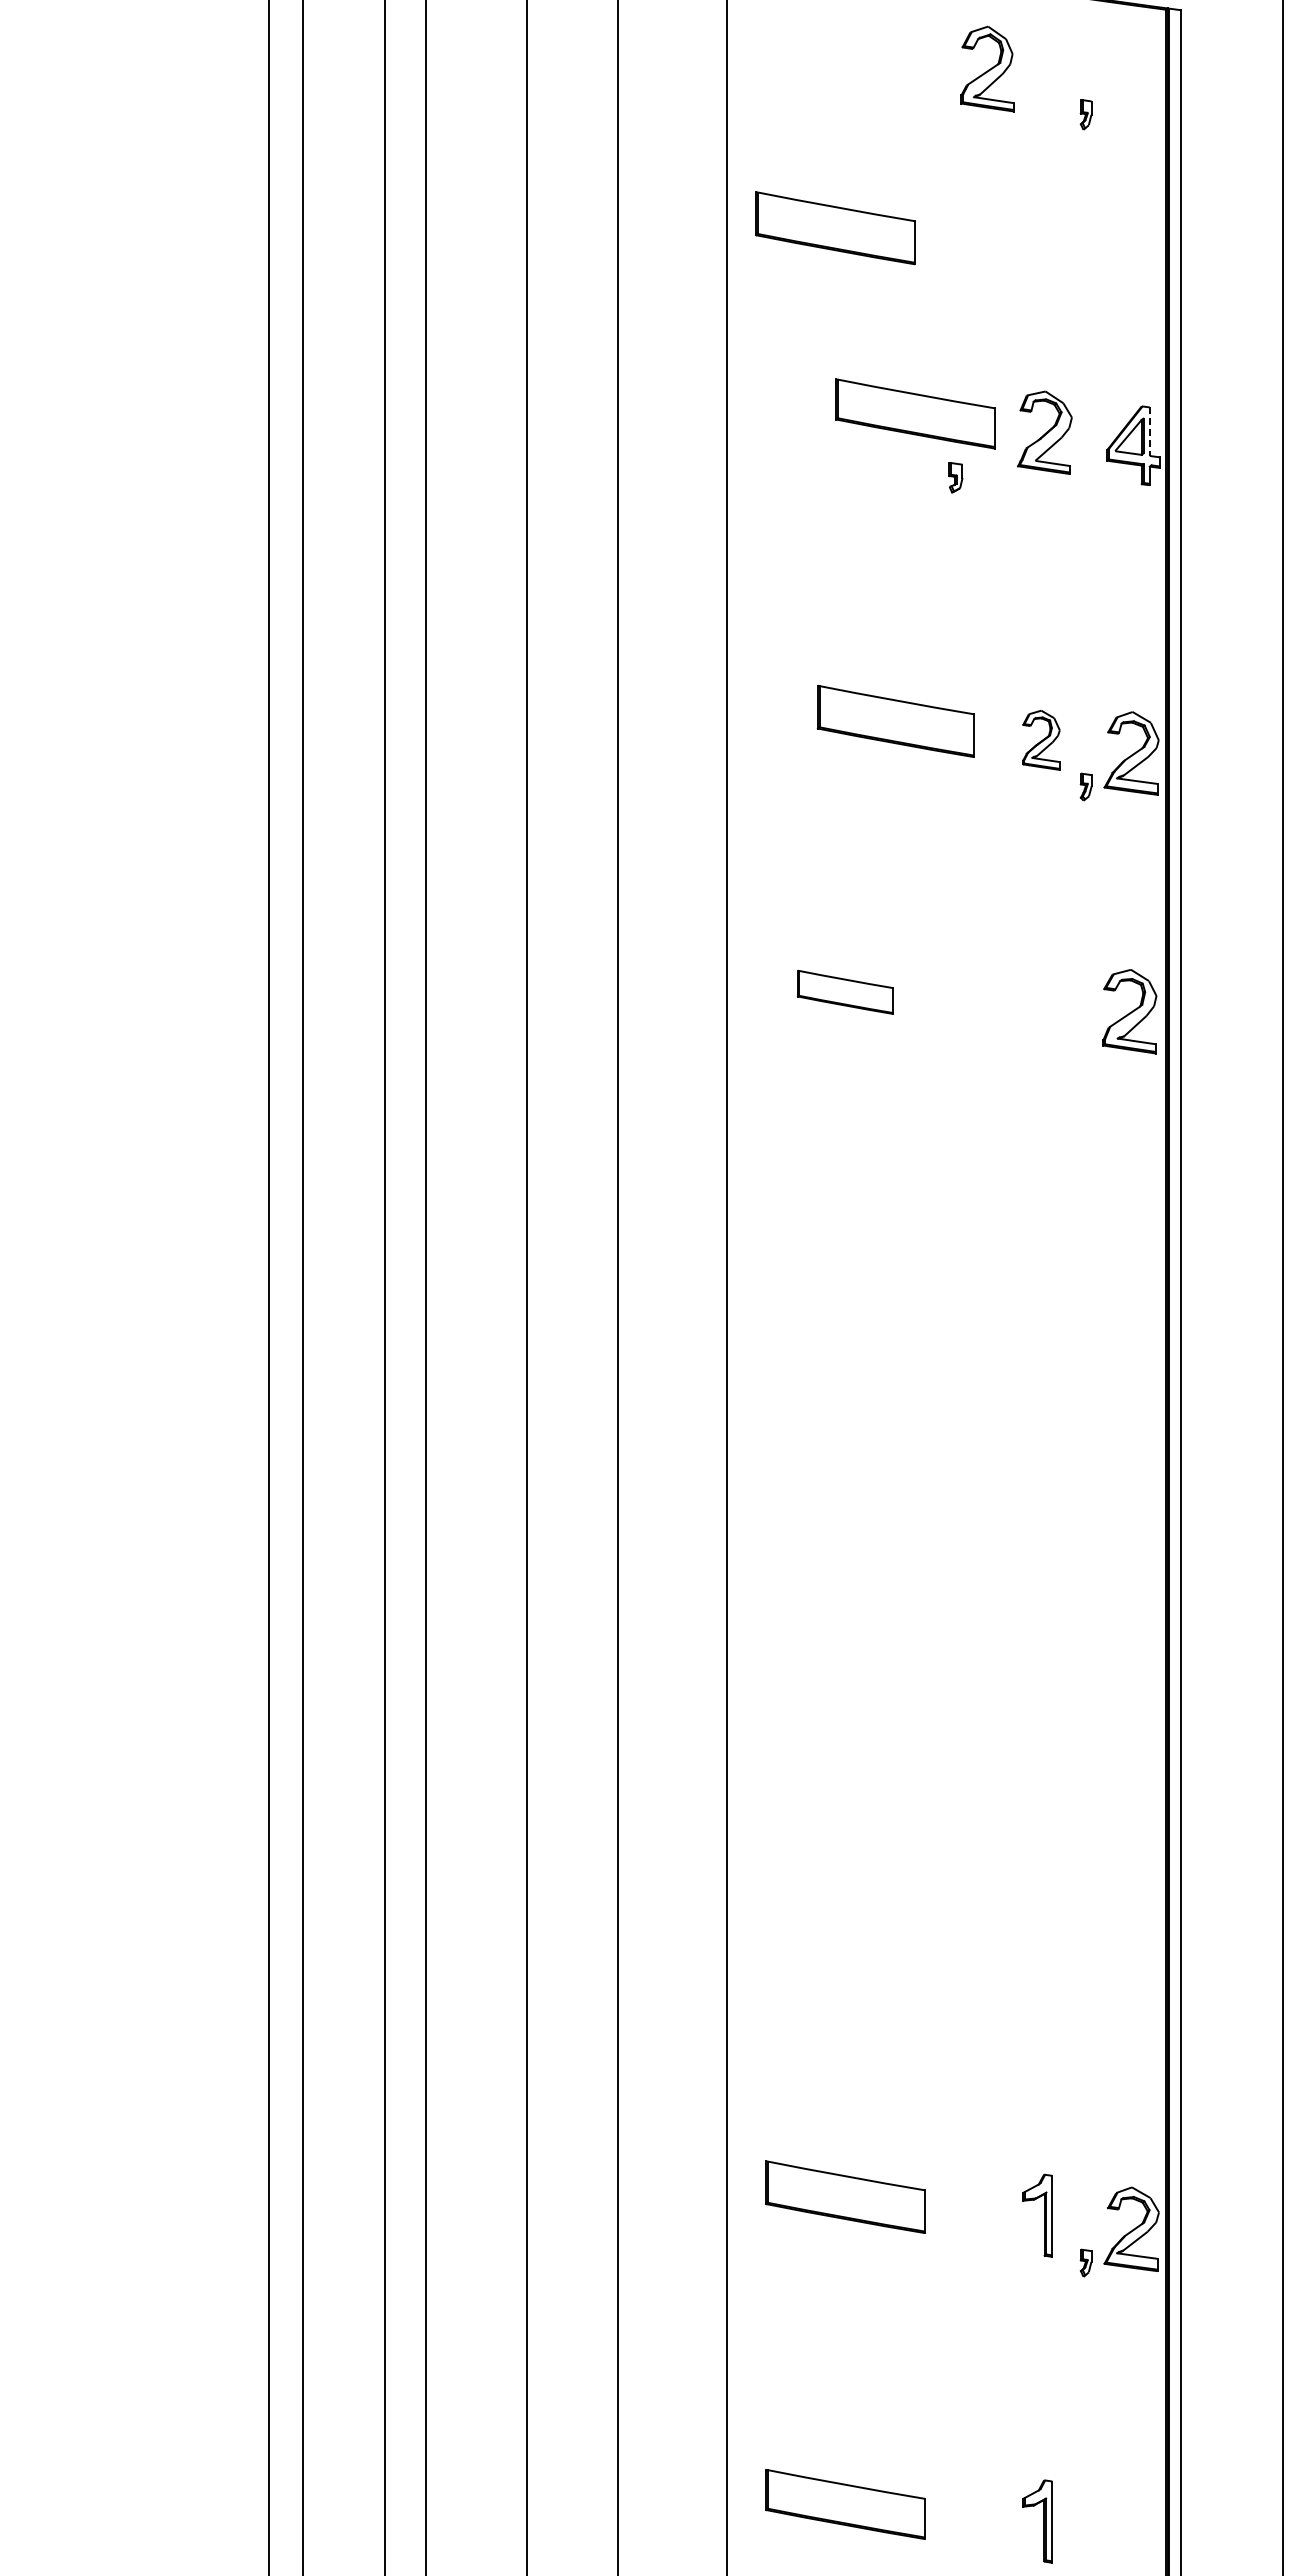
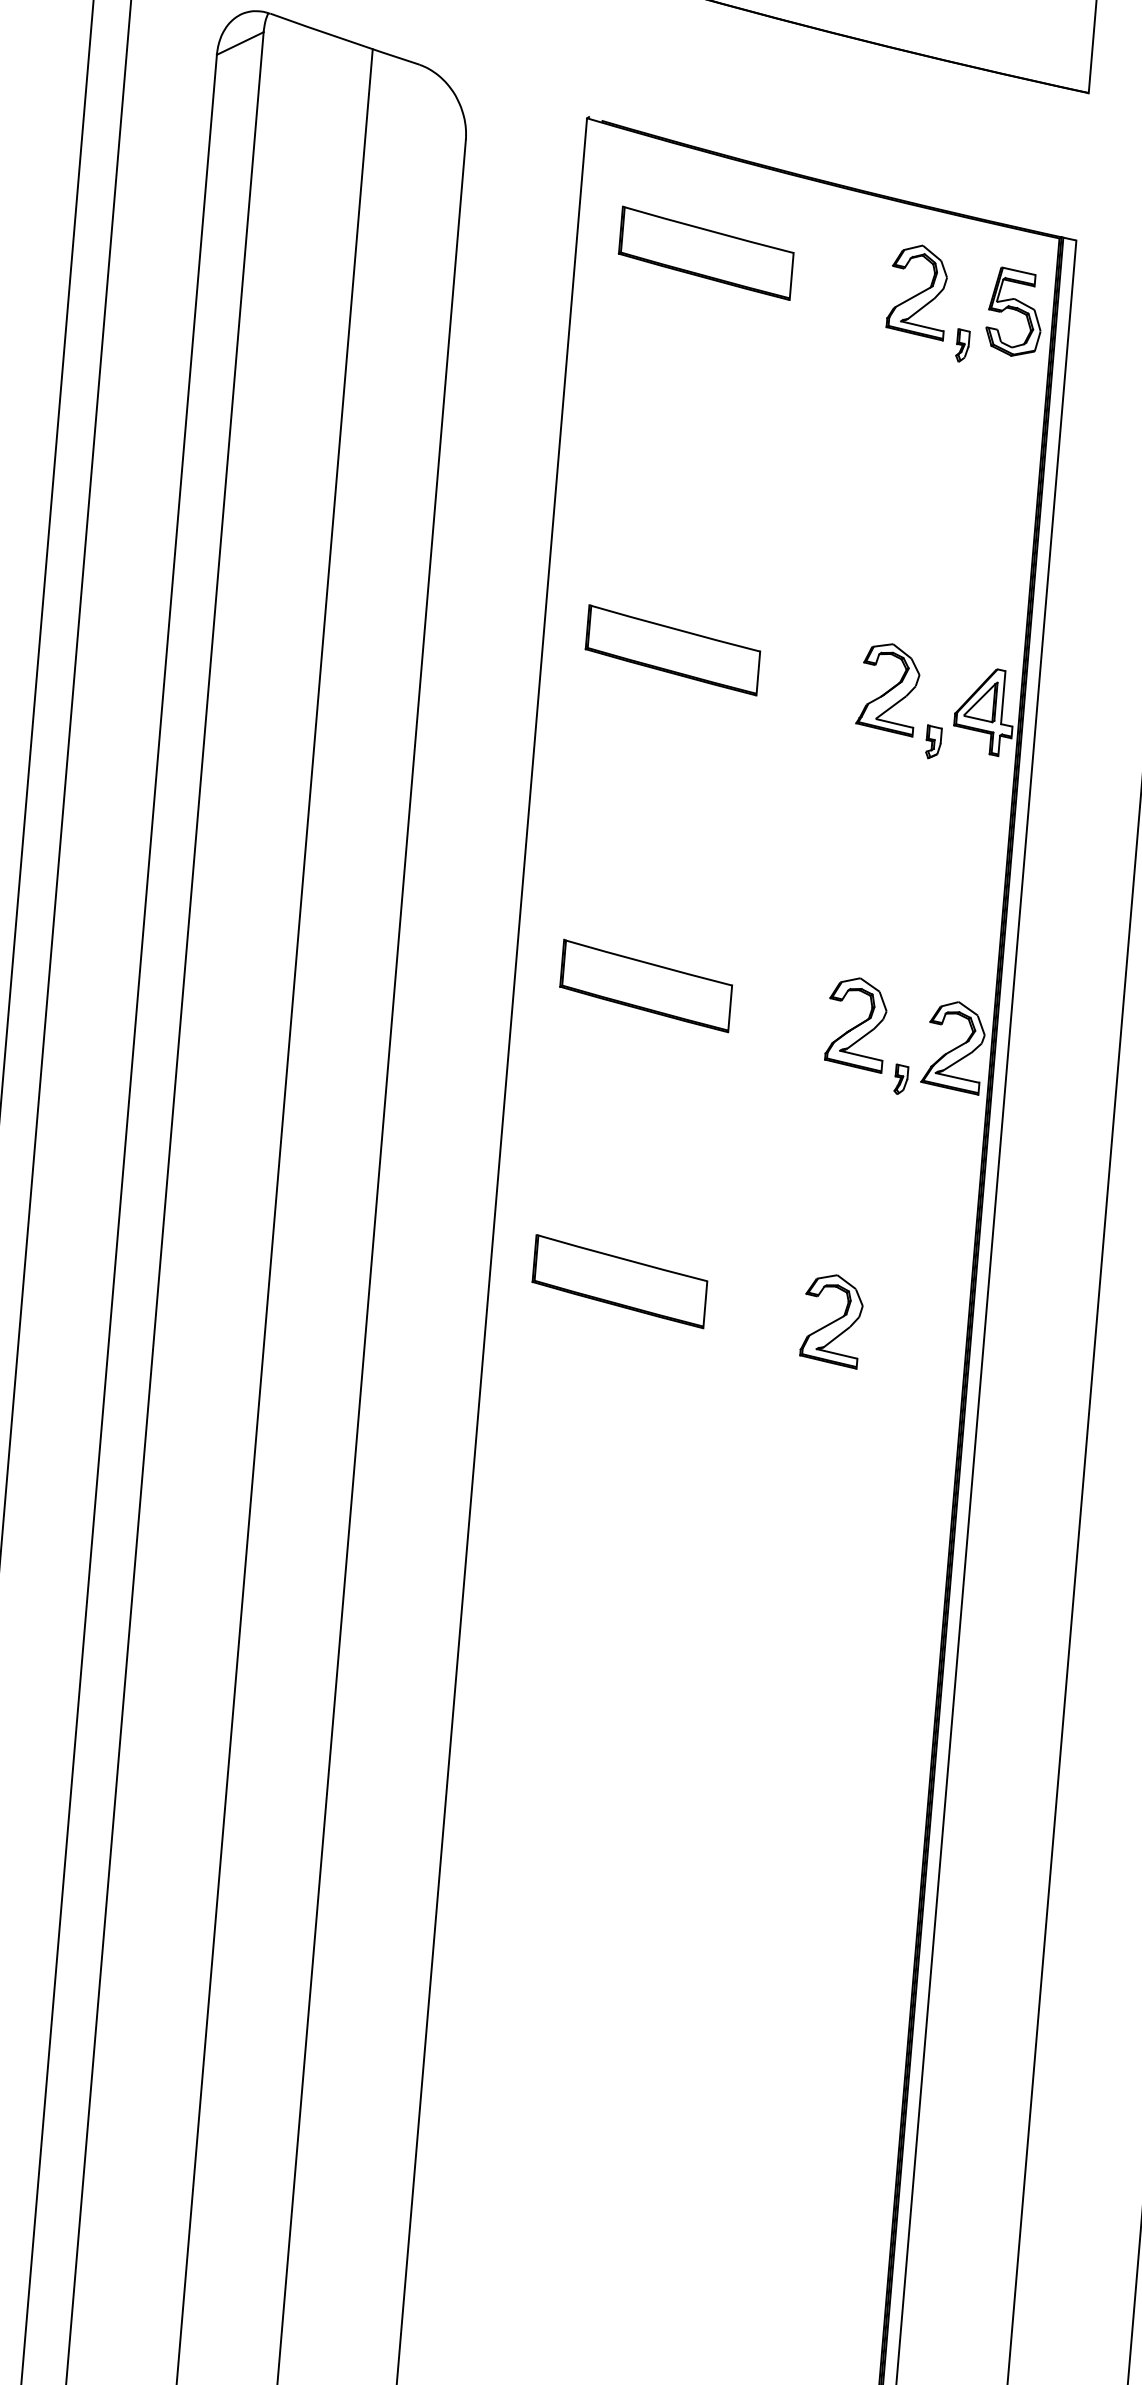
part: (987, 68) -> (918, 291), moved
part: (1130, 80) -> (1014, 312), added
part: (835, 228) -> (706, 253), moved
part: (915, 413) -> (672, 649), moved
line: (1149, 432) -> (1002, 698), dashed -> solid
part: (955, 477) -> (933, 742), moved
part: (895, 721) -> (645, 986), moved
part: (1041, 740) -> (856, 1024), size x1.43
part: (845, 992) -> (619, 1281), size x1.67
part: (1129, 1011) -> (831, 1320), moved

